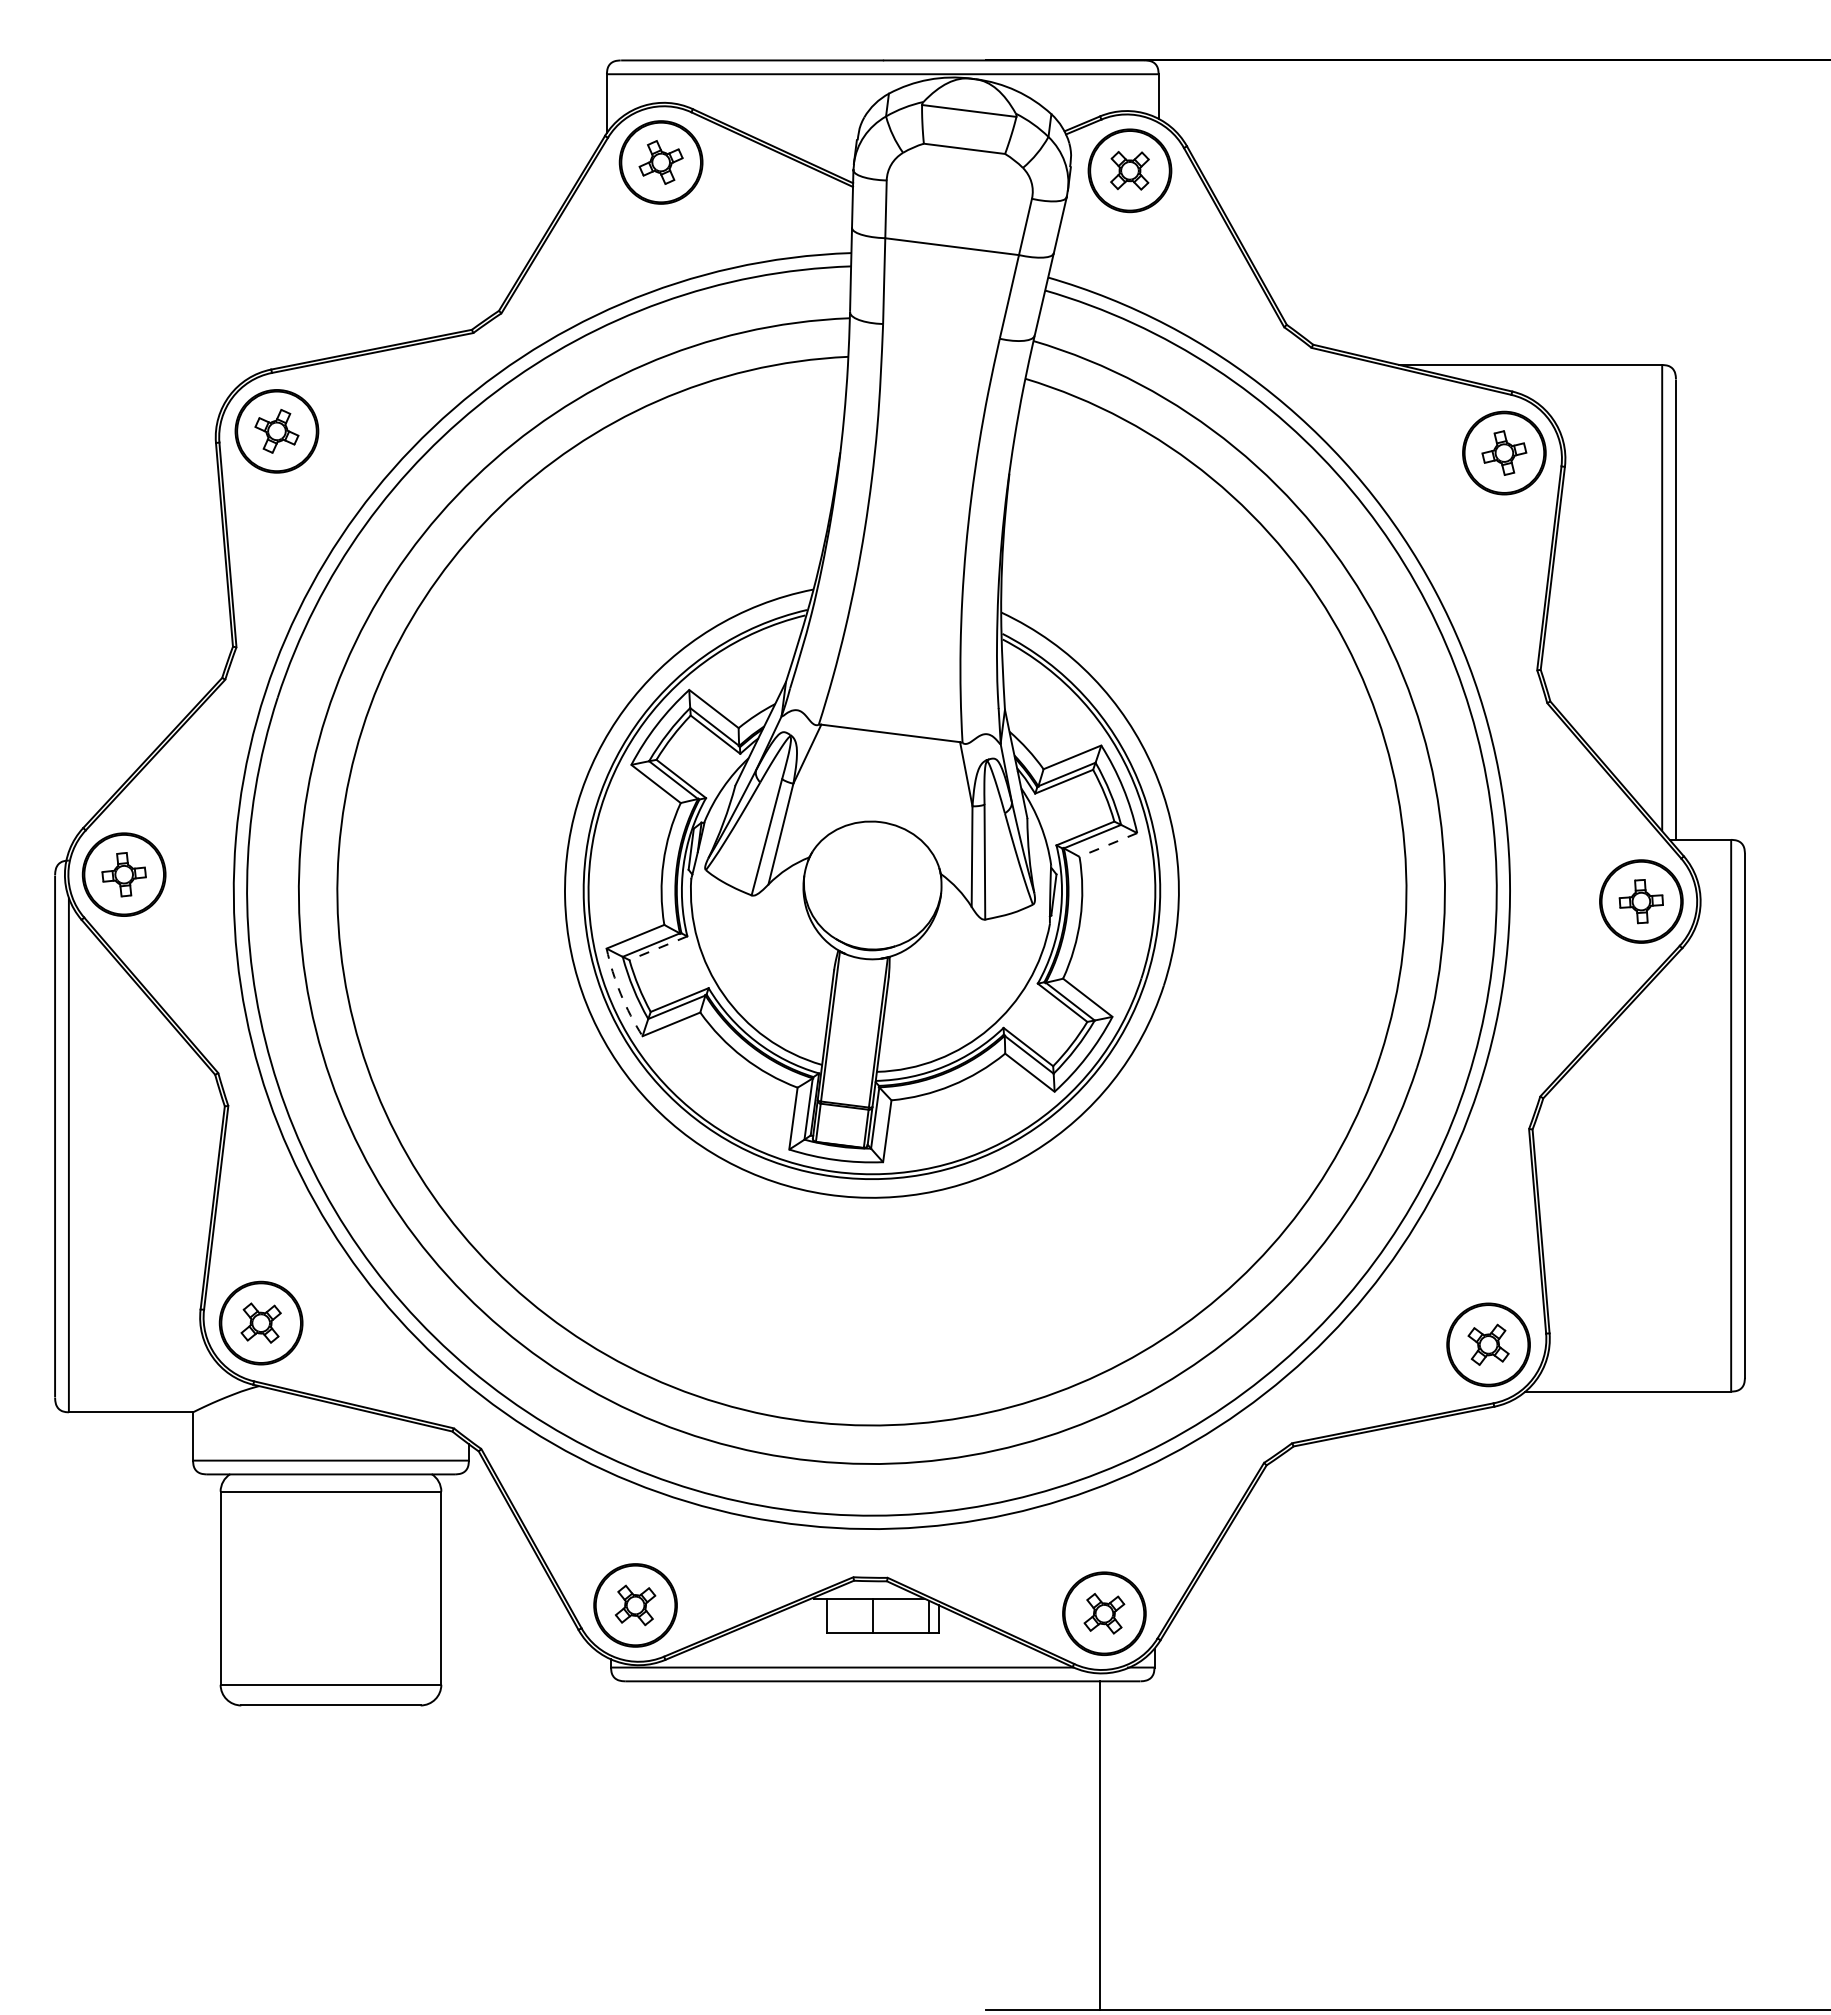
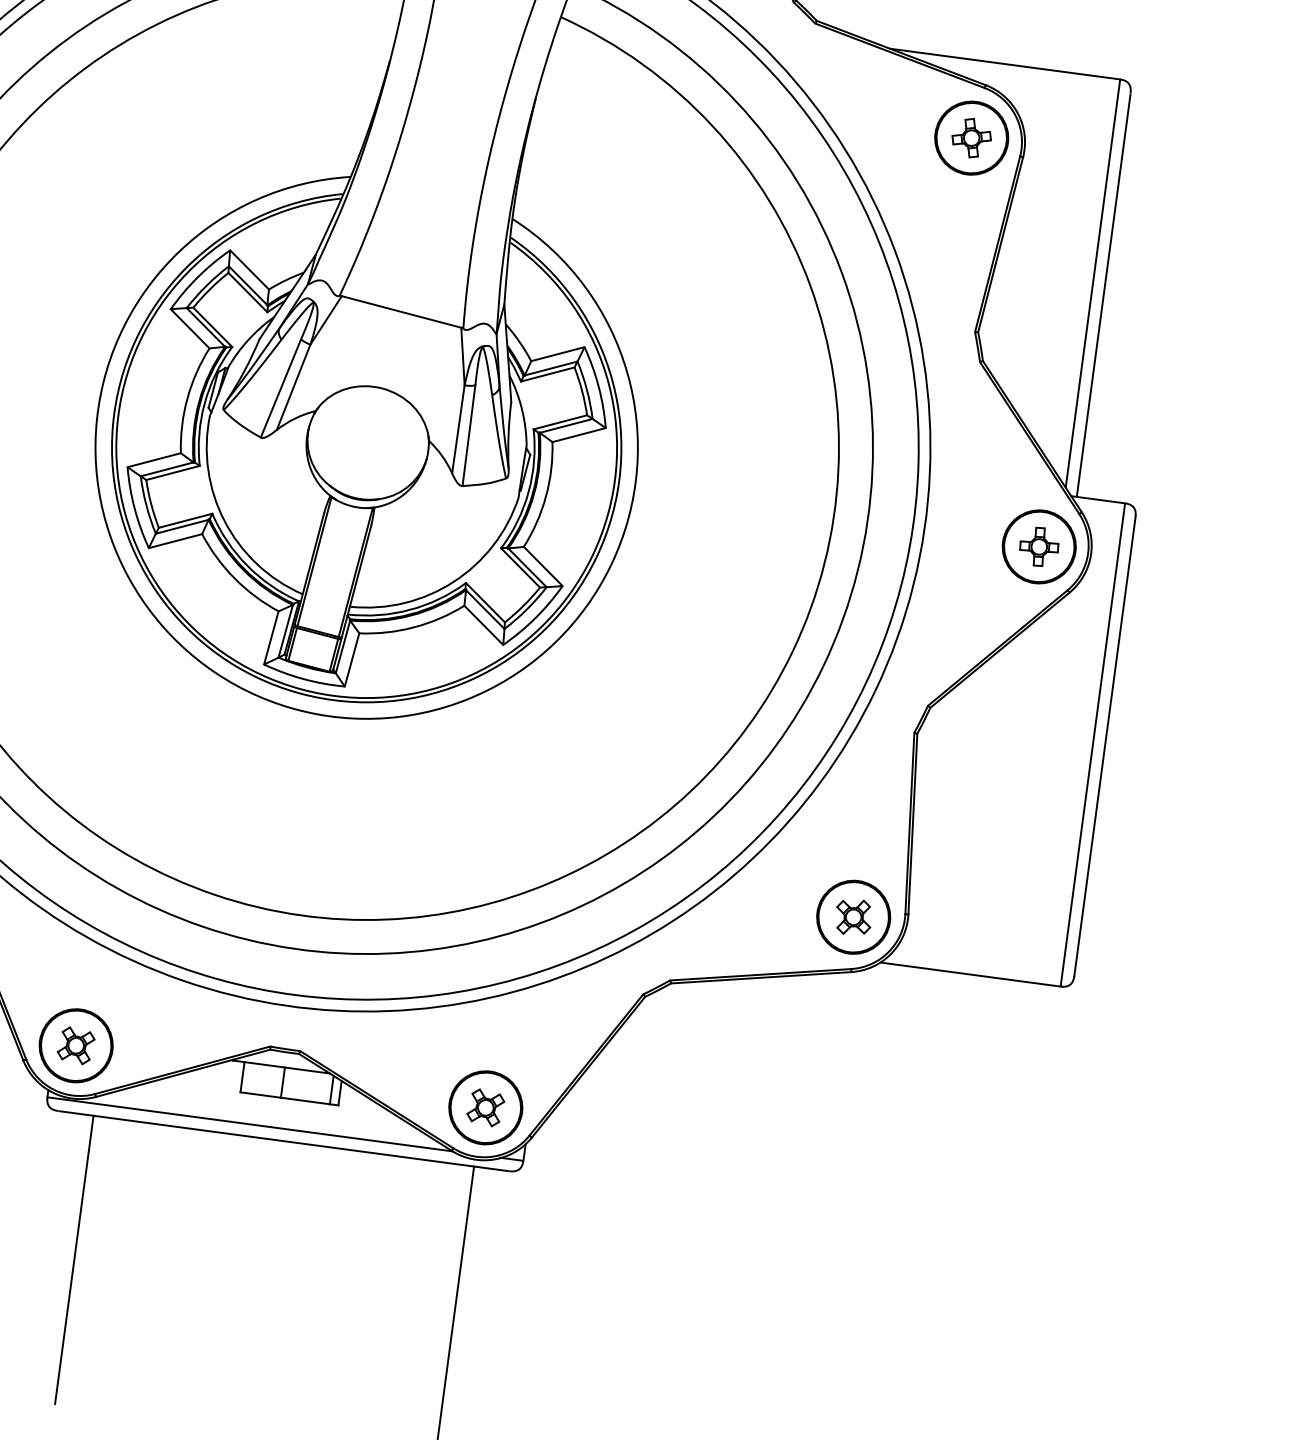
line: (1107, 845) -> (578, 435), dashed -> solid
line: (657, 948) -> (172, 473), dashed -> solid
arc: (620, 994) -> (134, 509), dashed -> solid
line: (665, 1845) -> (74, 1259), added

